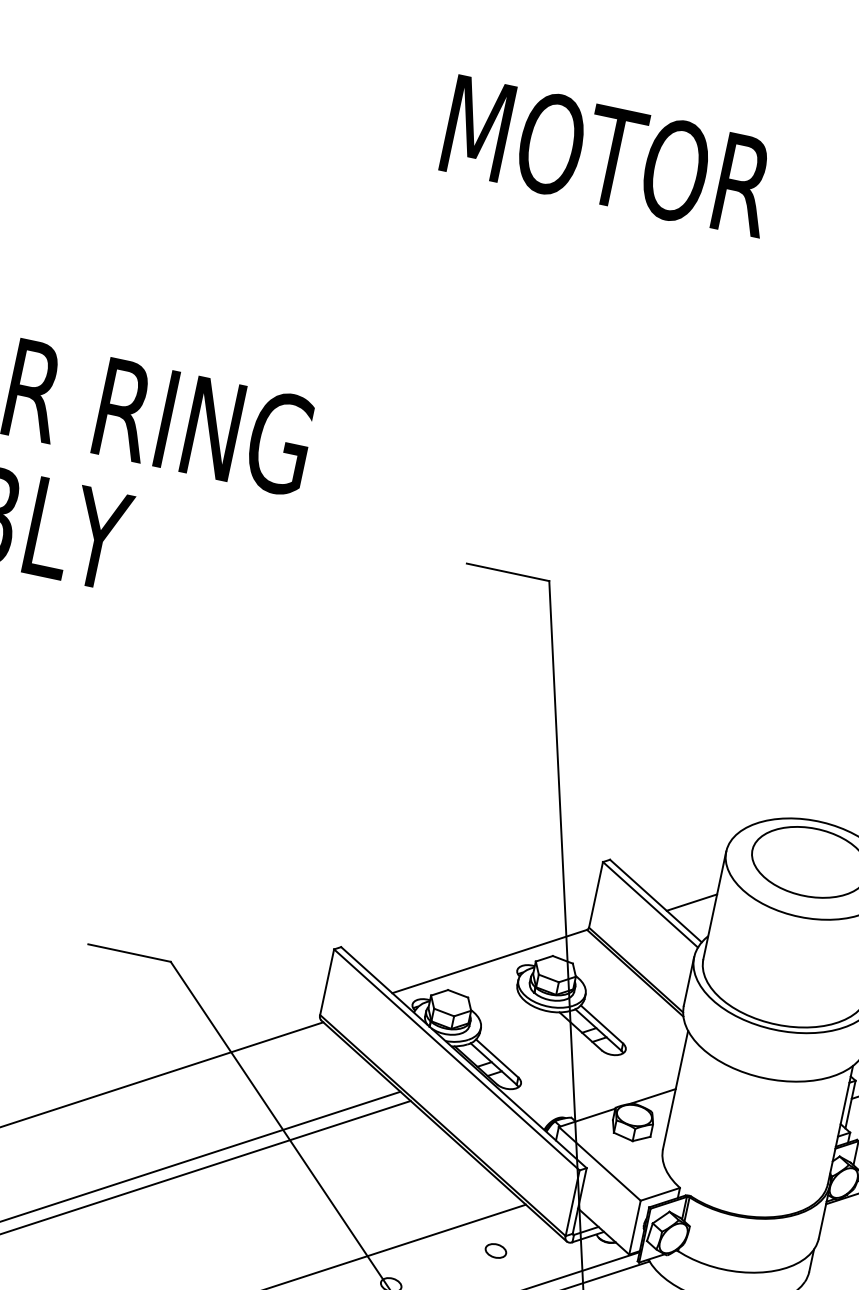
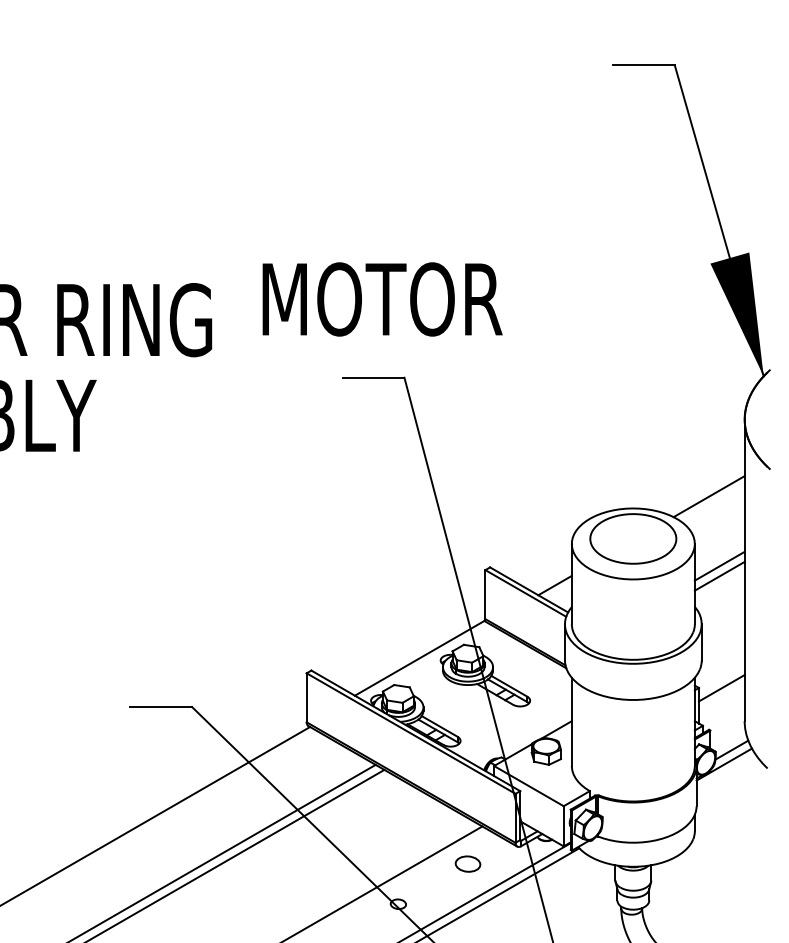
text: (608, 156) -> (382, 299), moved
part: (495, 1250) -> (467, 863), size x1.6

